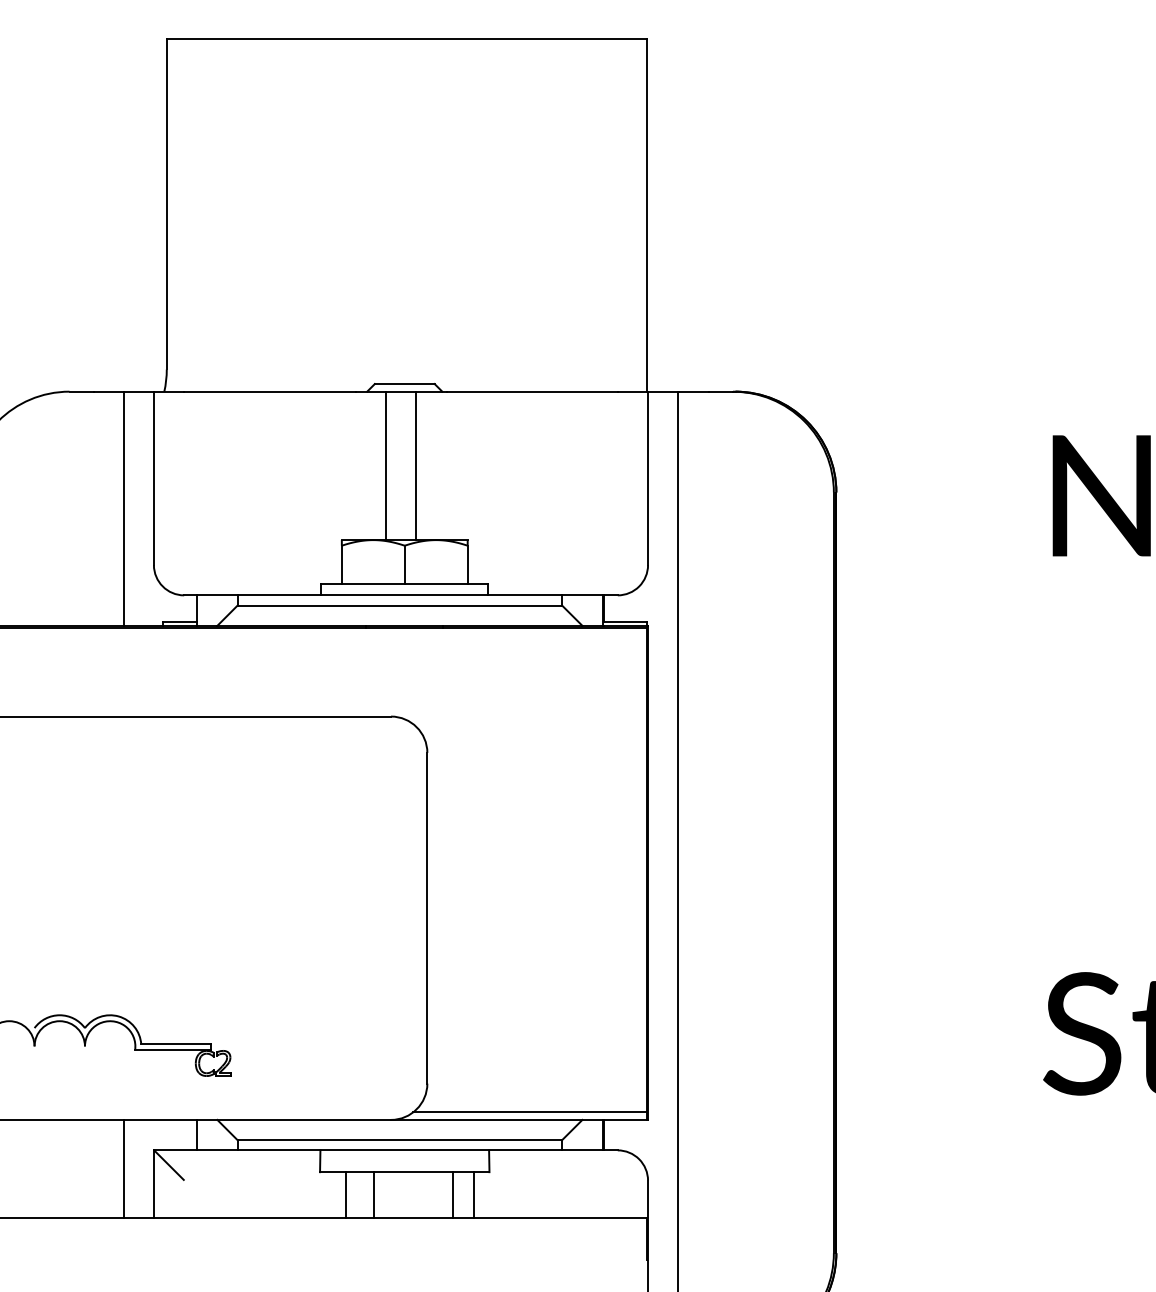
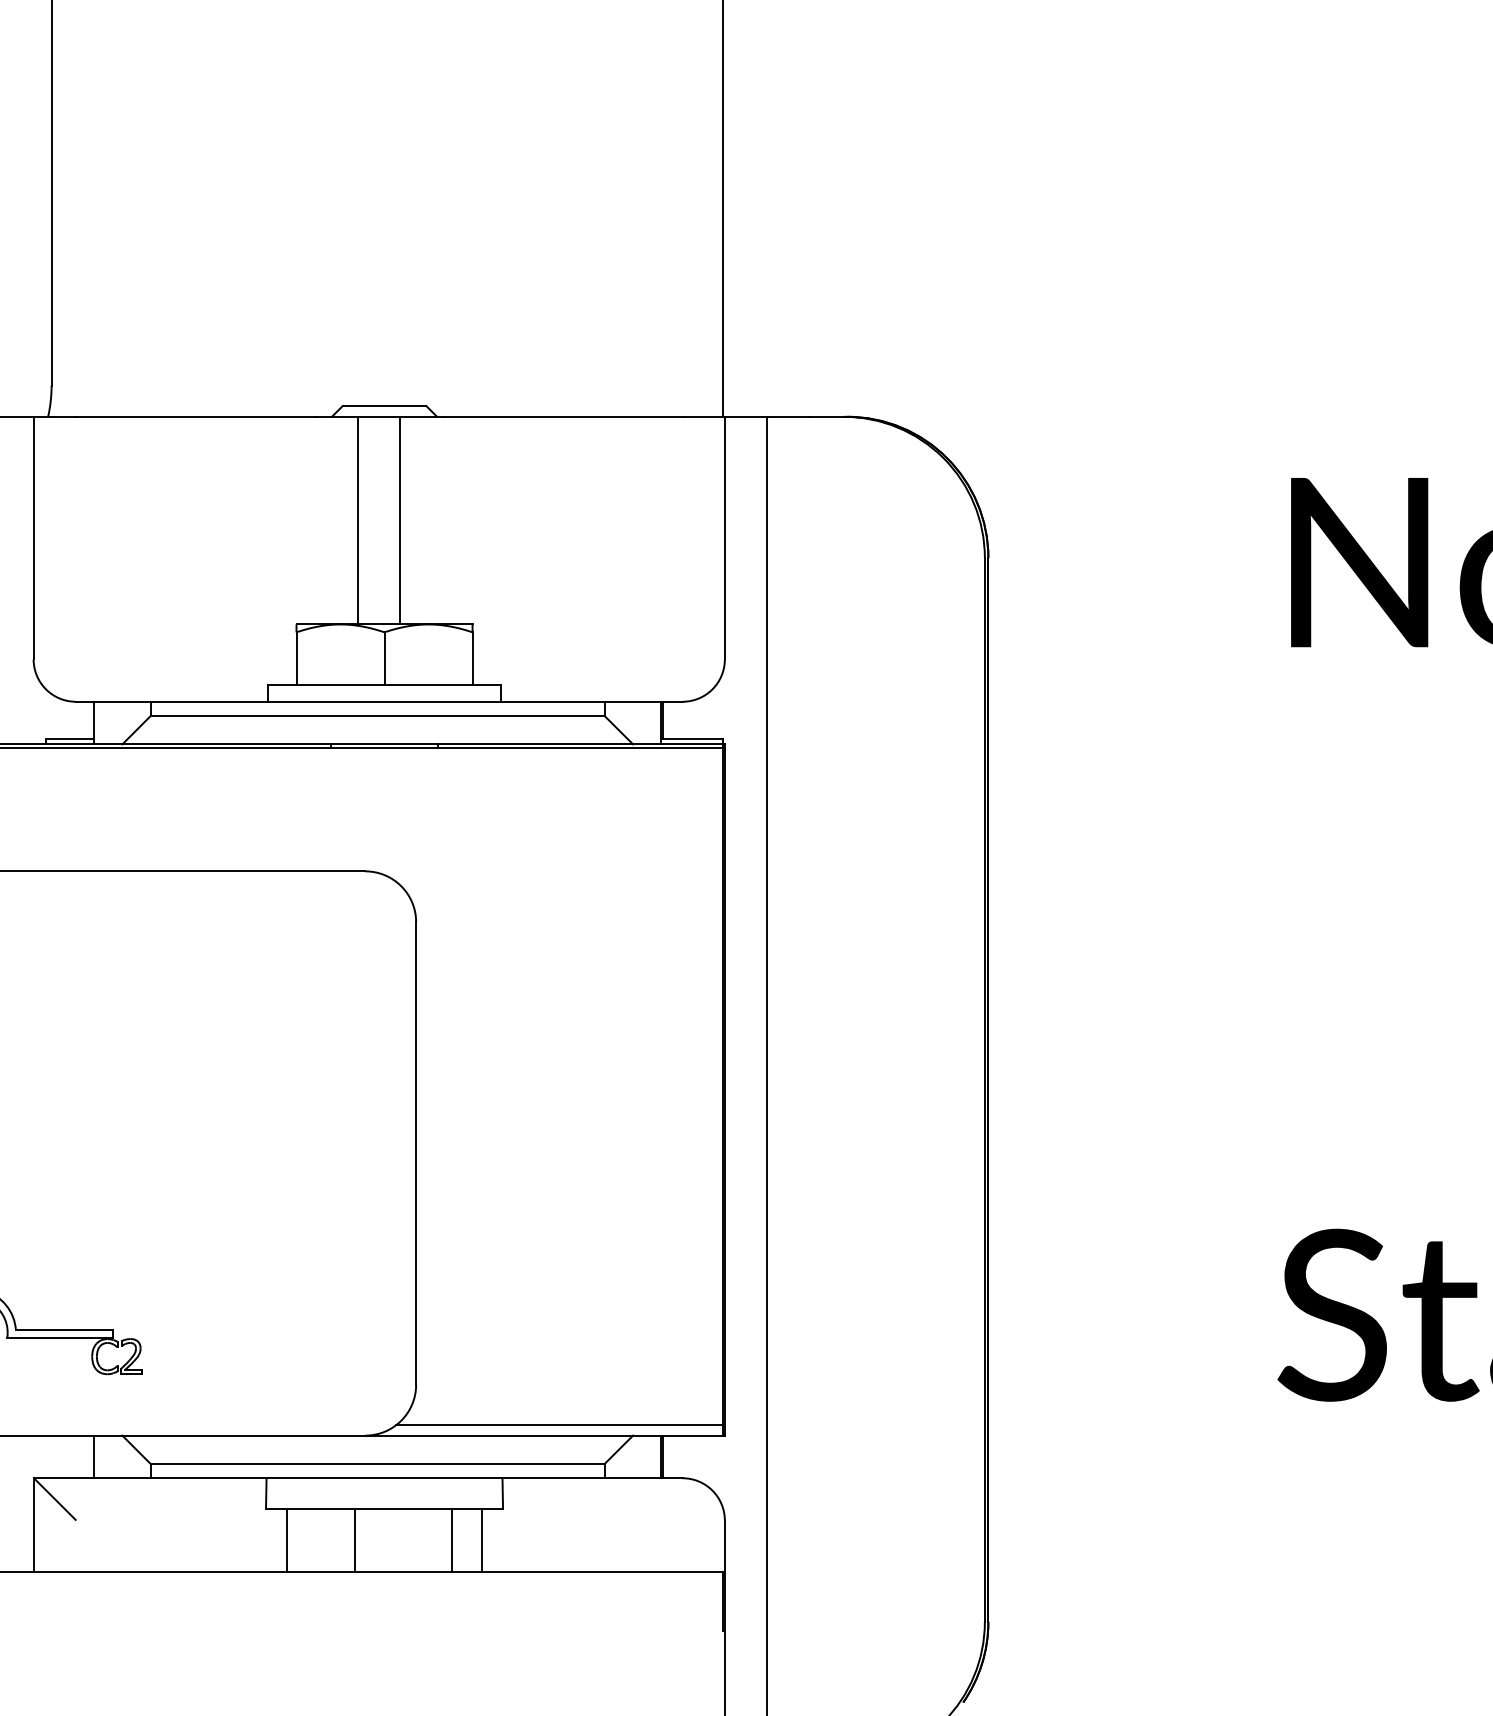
line: (346, 1194) -> (354, 1539), moved
line: (374, 1194) -> (287, 1539), moved

